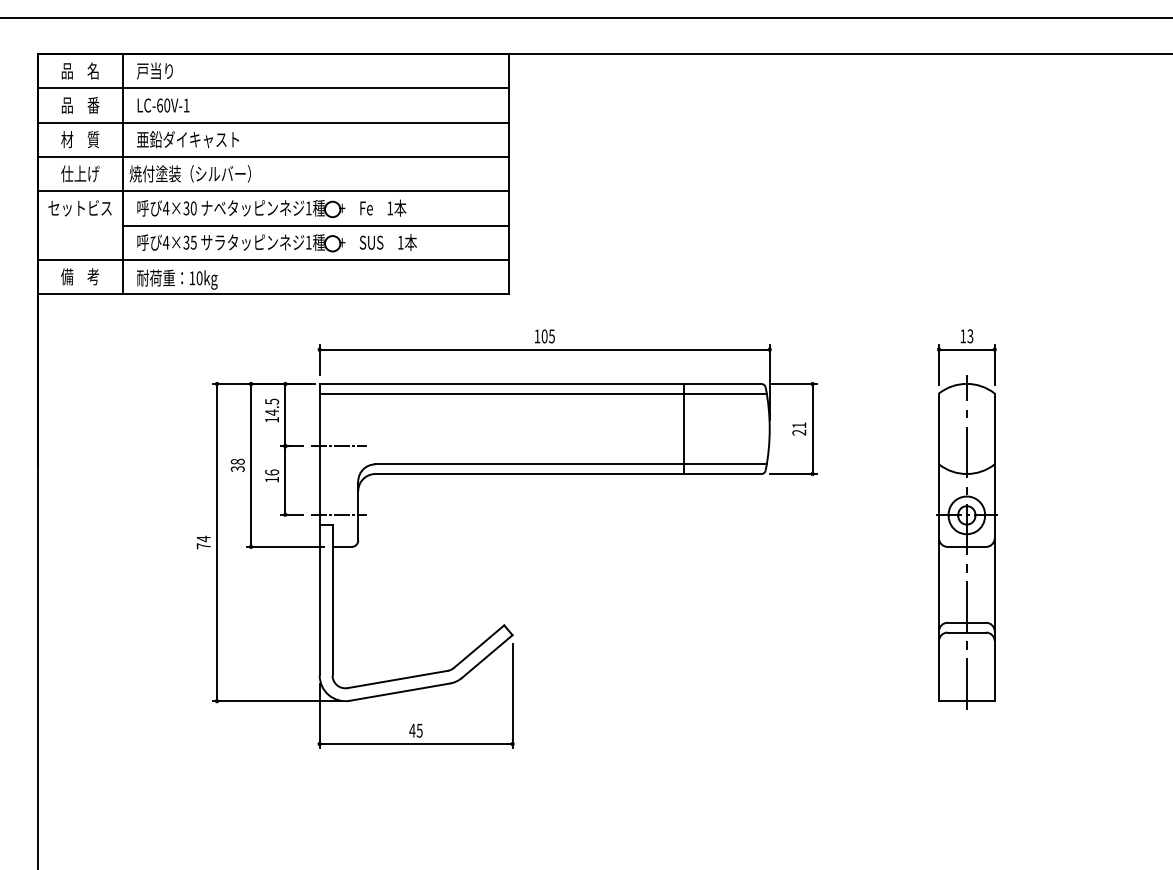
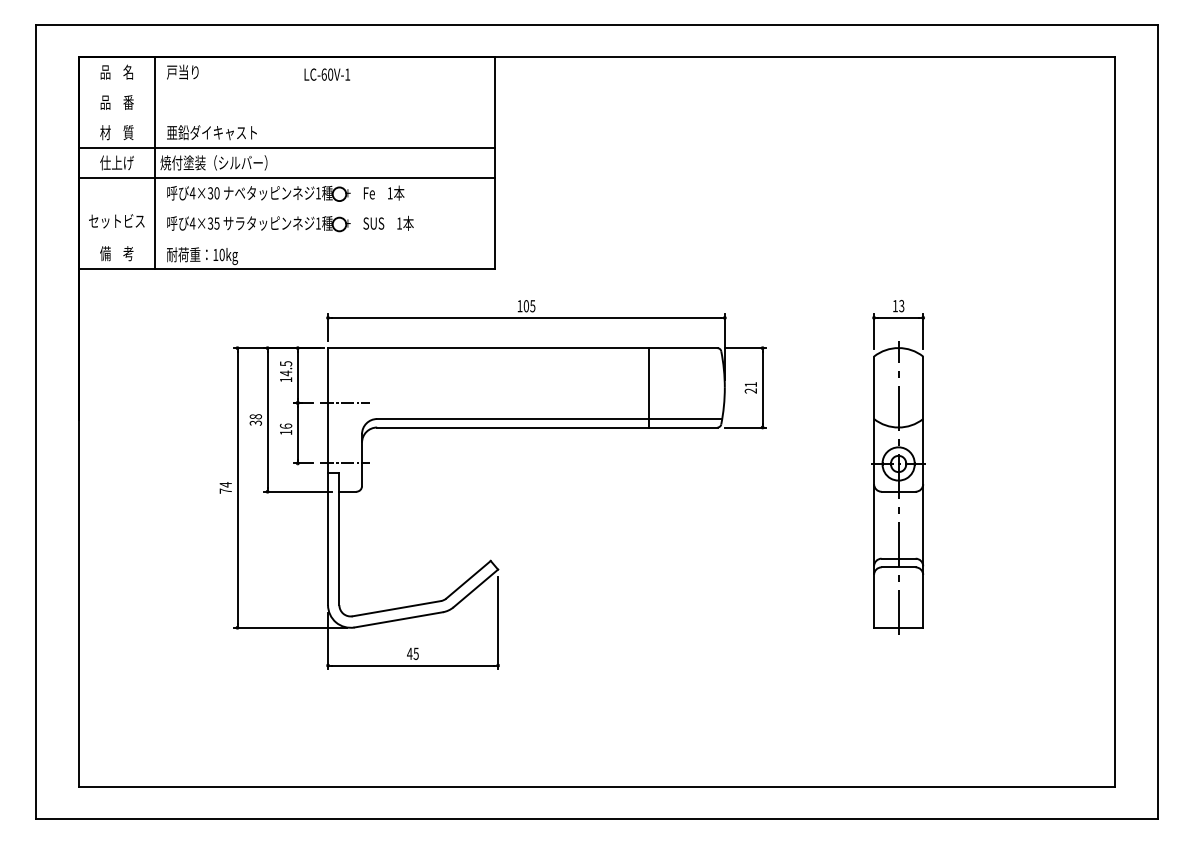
line: (272, 88) -> (286, 87), removed
text: (163, 105) -> (327, 74), moved
line: (272, 122) -> (286, 117), removed
text: (79, 208) -> (116, 221), moved
line: (315, 225) -> (324, 208), removed
line: (272, 259) -> (286, 238), removed
line: (543, 393) -> (525, 356), removed

